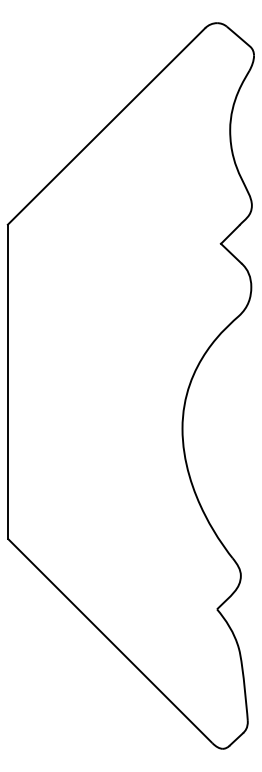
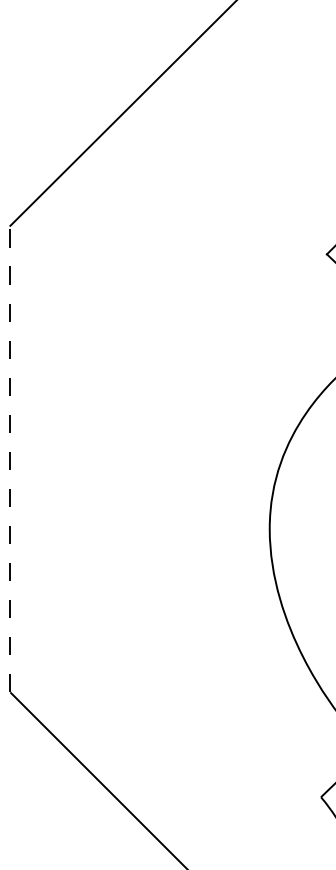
line: (7, 381) -> (9, 458), solid -> dashed

